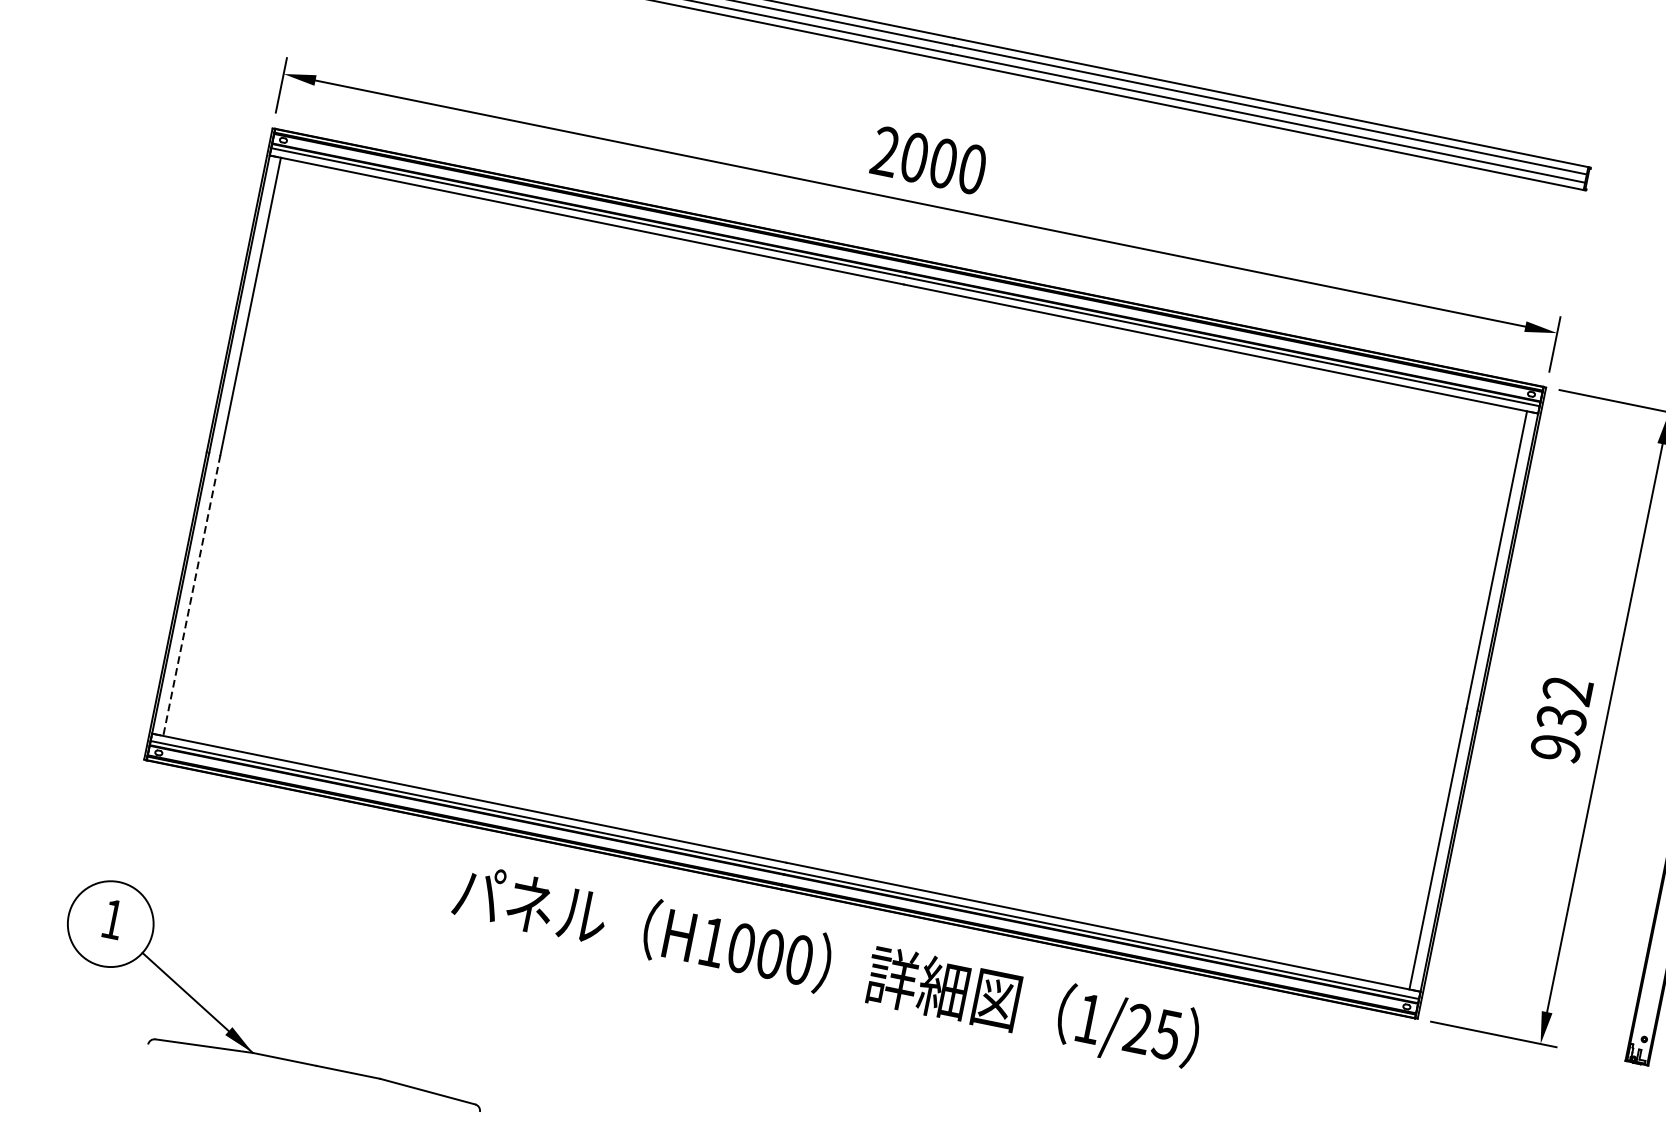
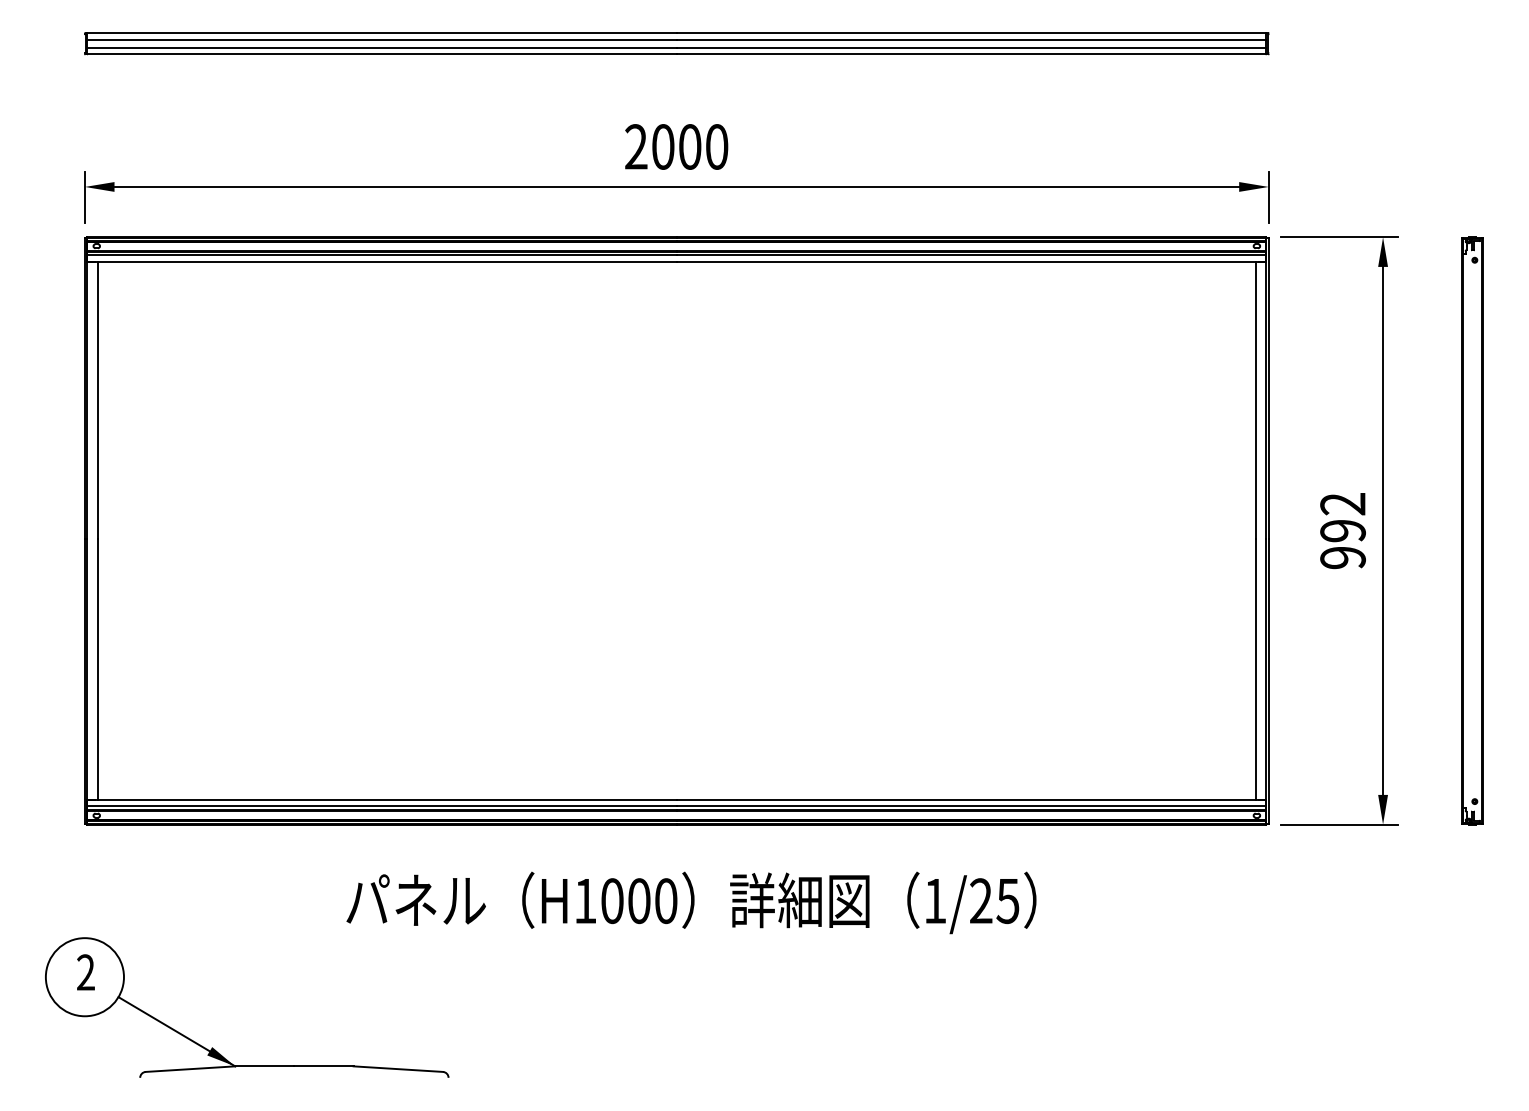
line: (191, 595) -> (97, 669), dashed -> solid
text: (1561, 719) -> (1342, 531), 932 -> 992
text: (112, 919) -> (85, 972), 1 -> 2
text: (826, 966) -> (691, 902), moved

